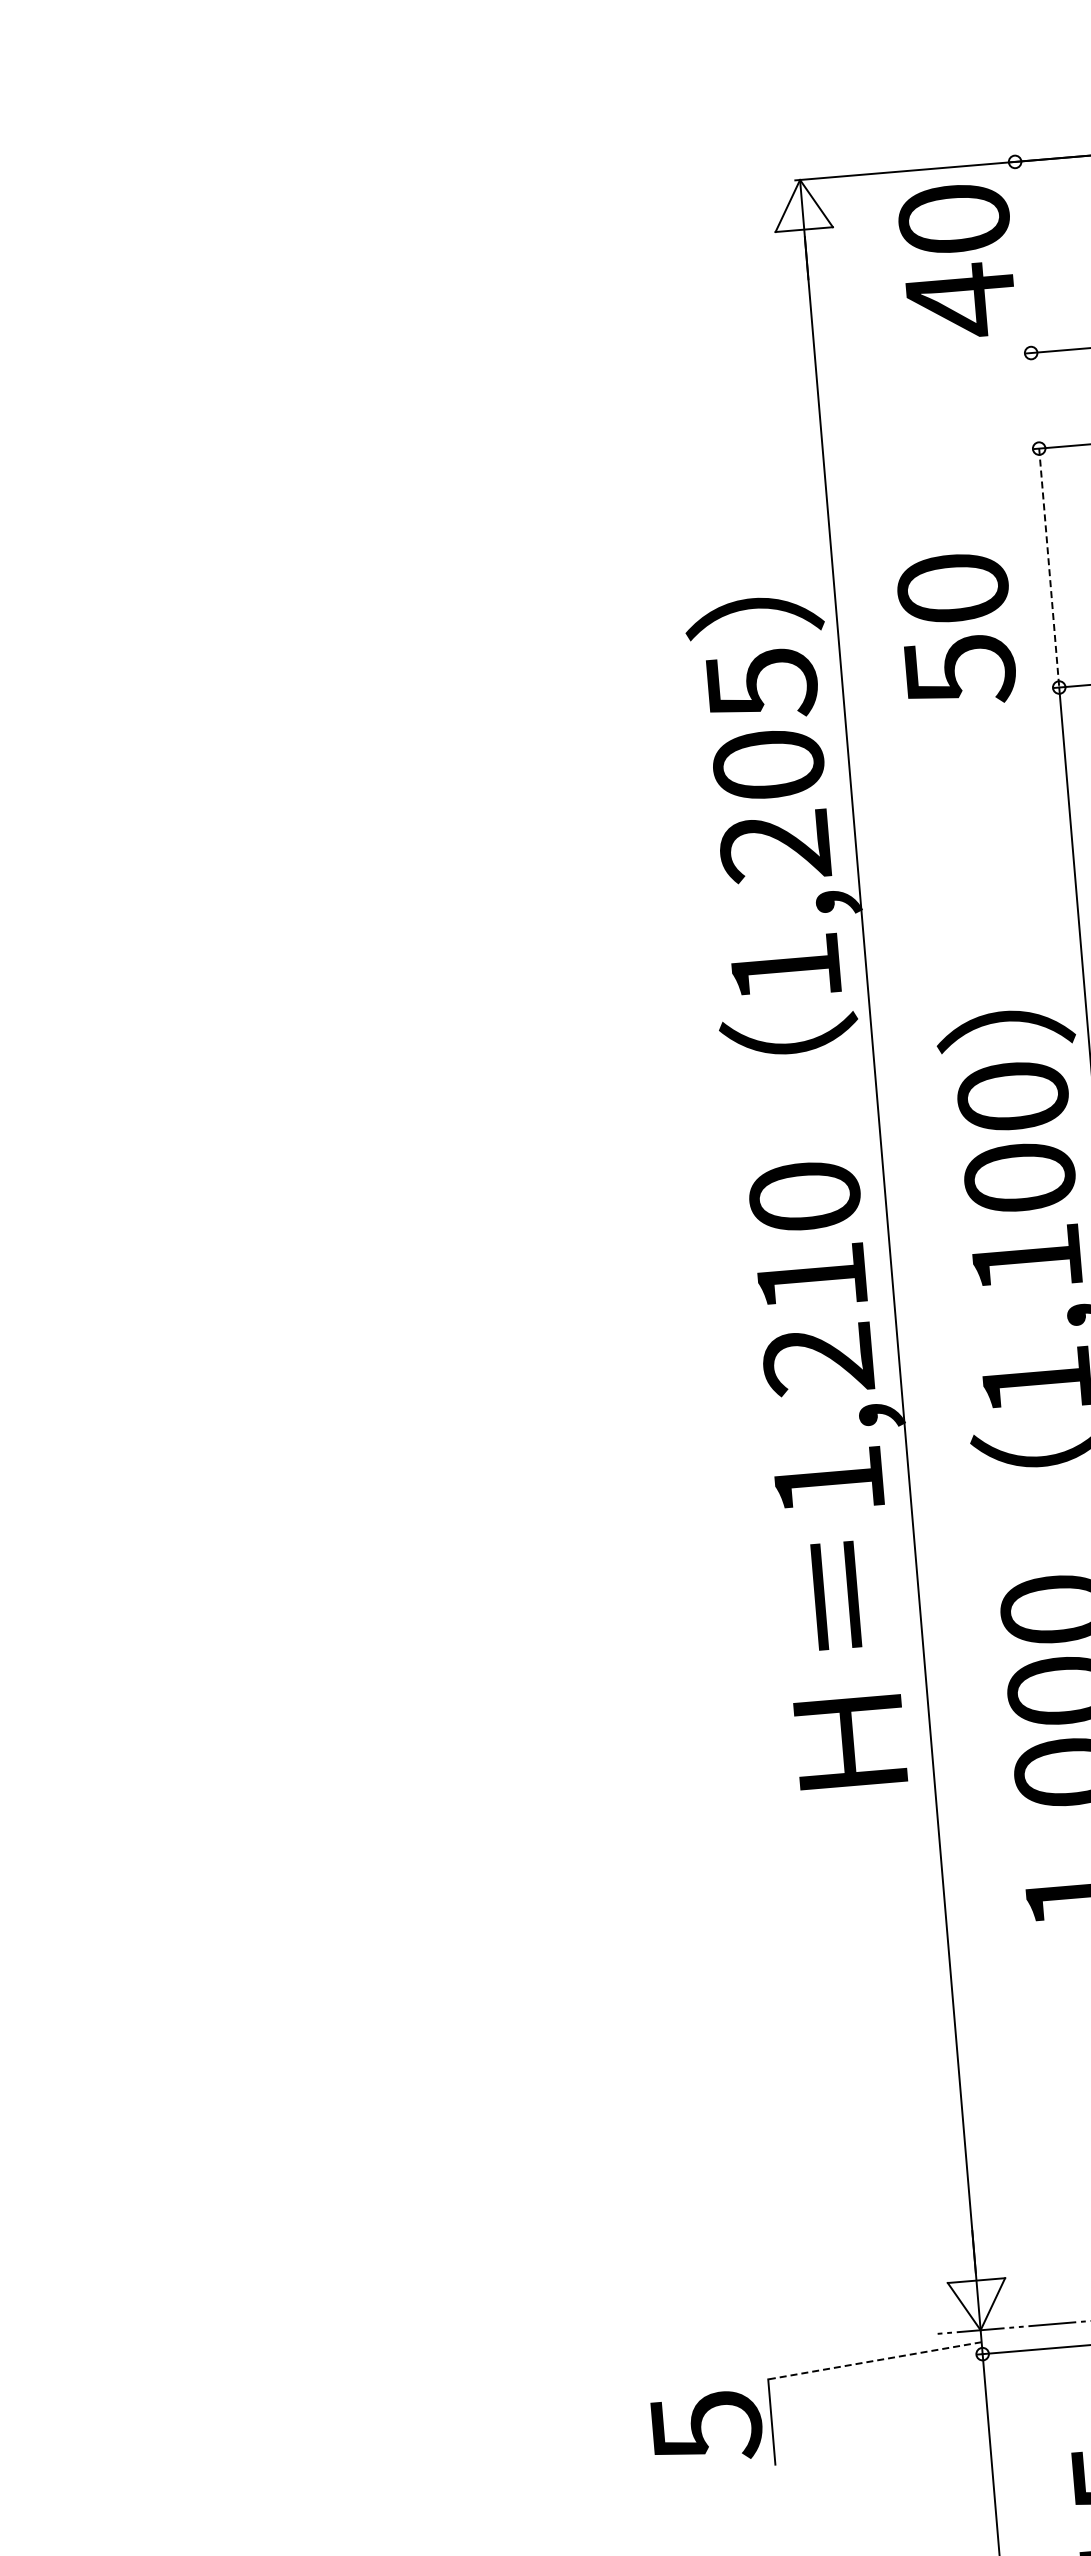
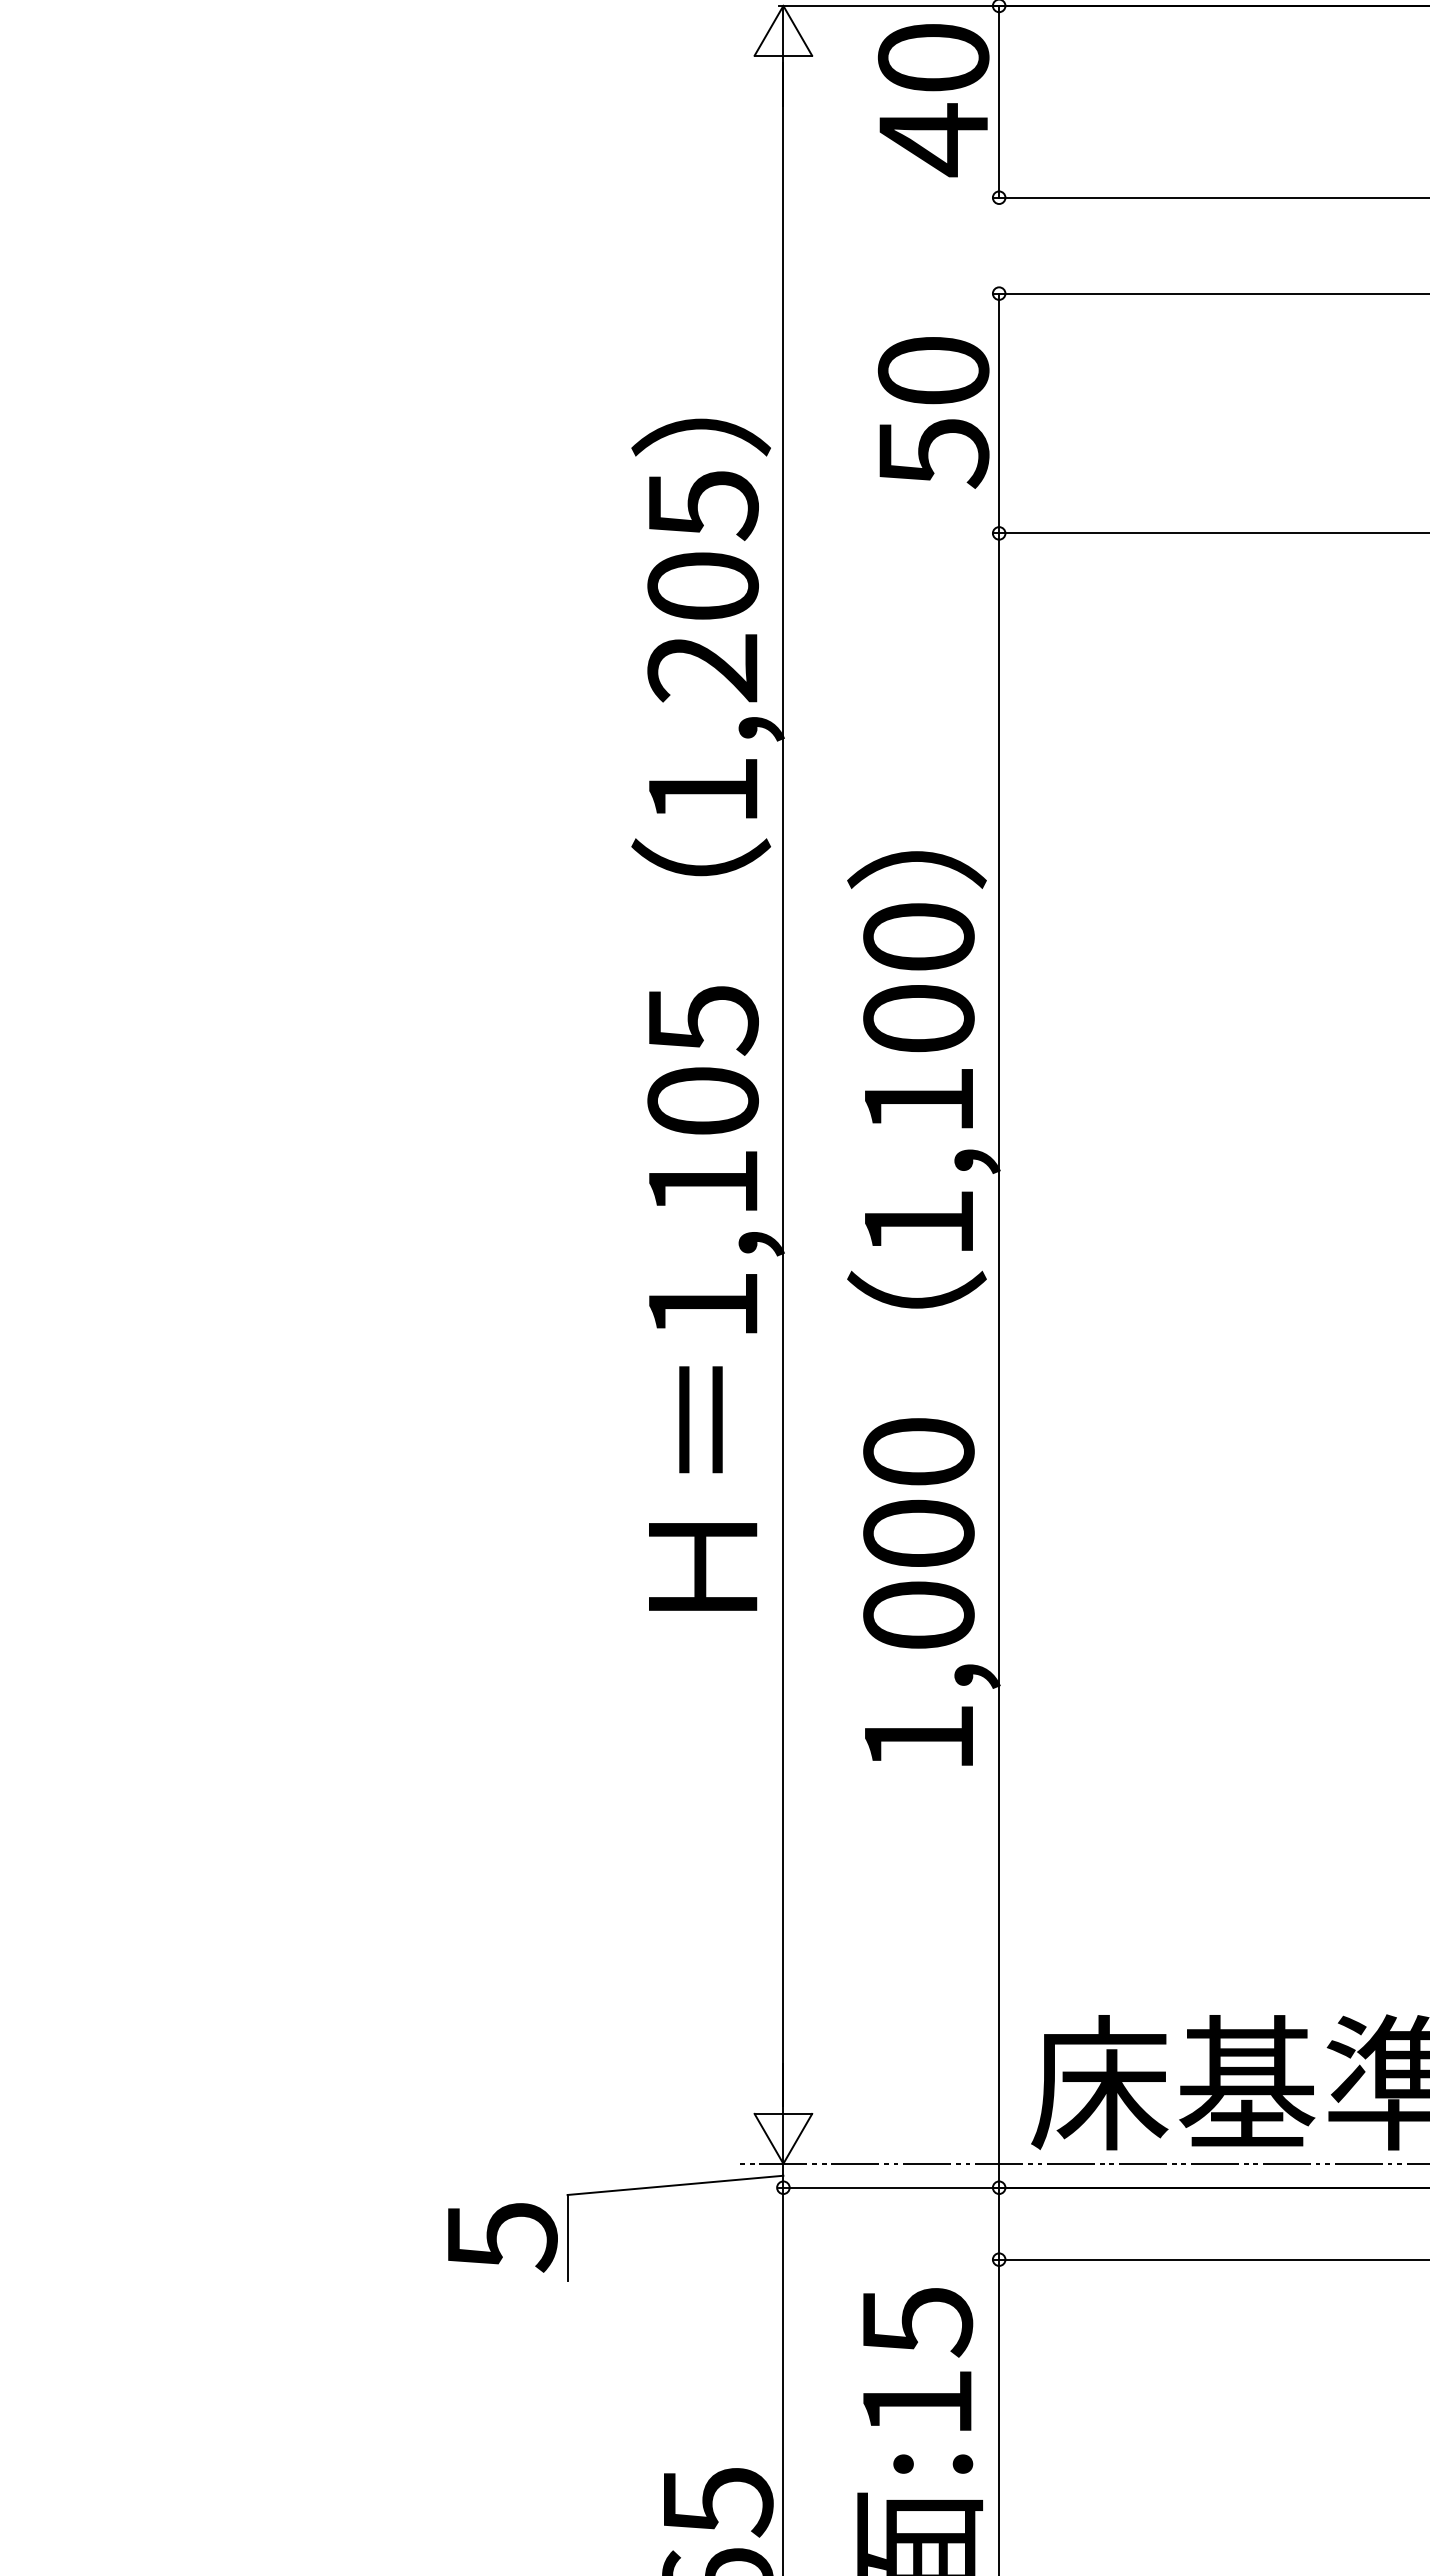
line: (1023, 257) -> (999, 101), added
line: (1049, 568) -> (999, 413), dashed -> solid
text: (956, 630) -> (933, 412), moved
text: (811, 1278) -> (702, 1101), 1,210 -> 1,105
line: (874, 2360) -> (675, 2185), dashed -> solid

